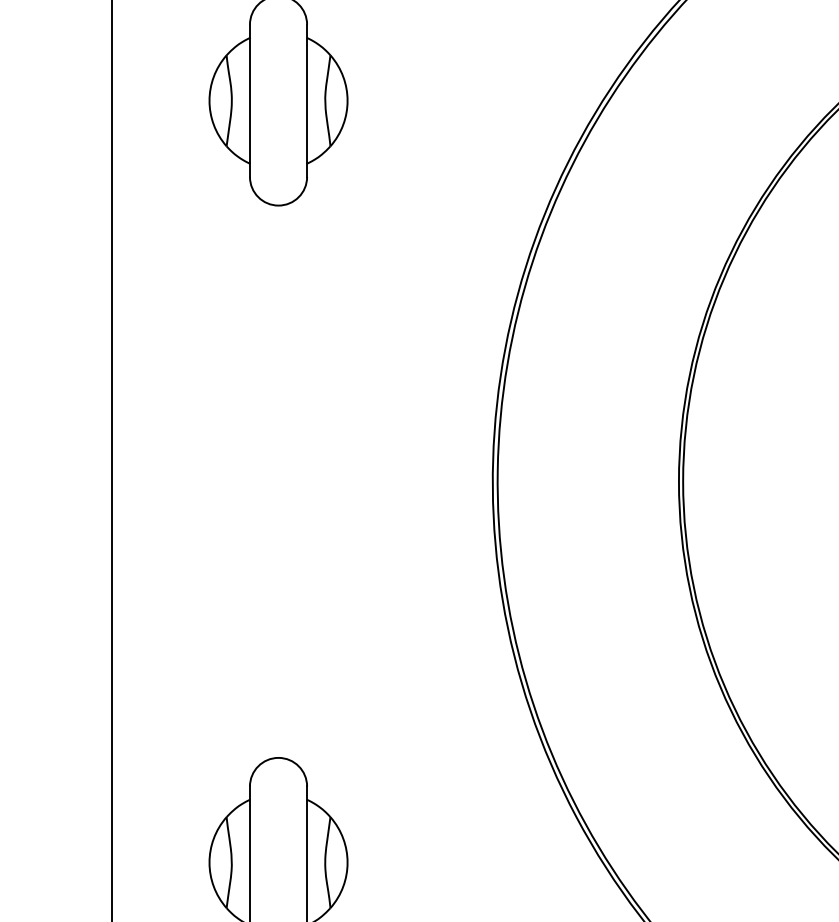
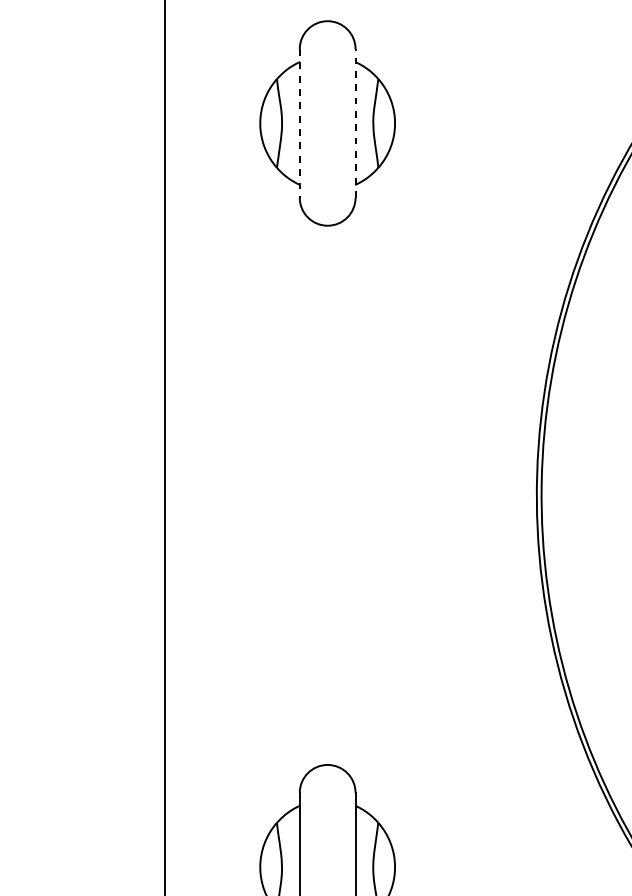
line: (307, 100) -> (355, 123), solid -> dashed
line: (249, 101) -> (299, 124), solid -> dashed

